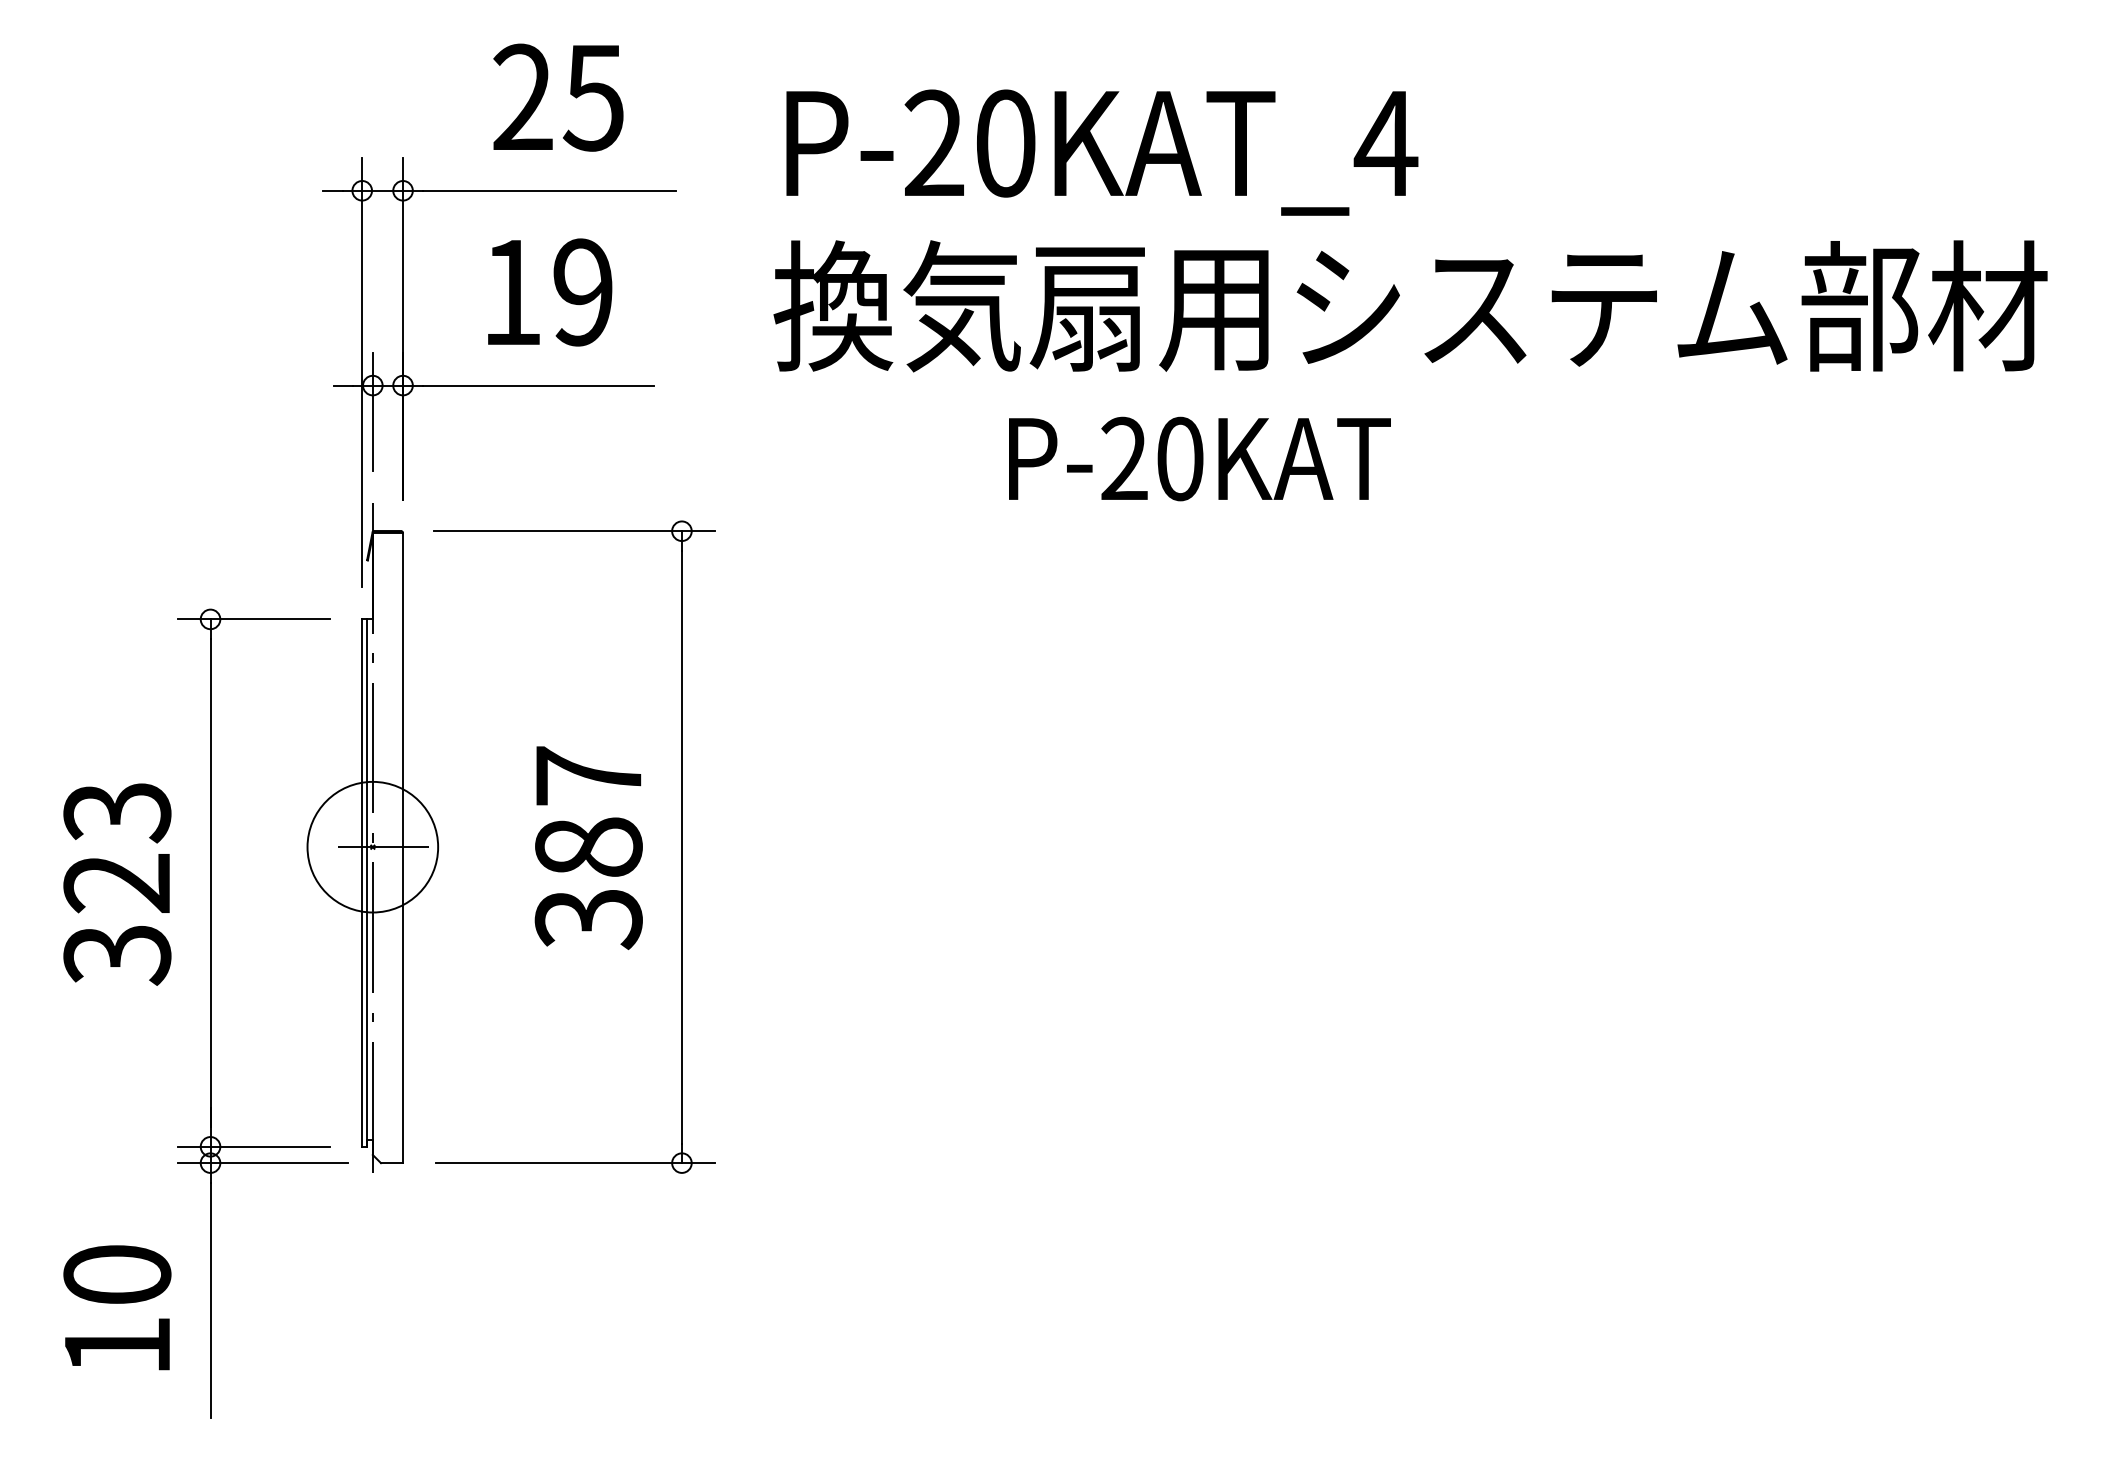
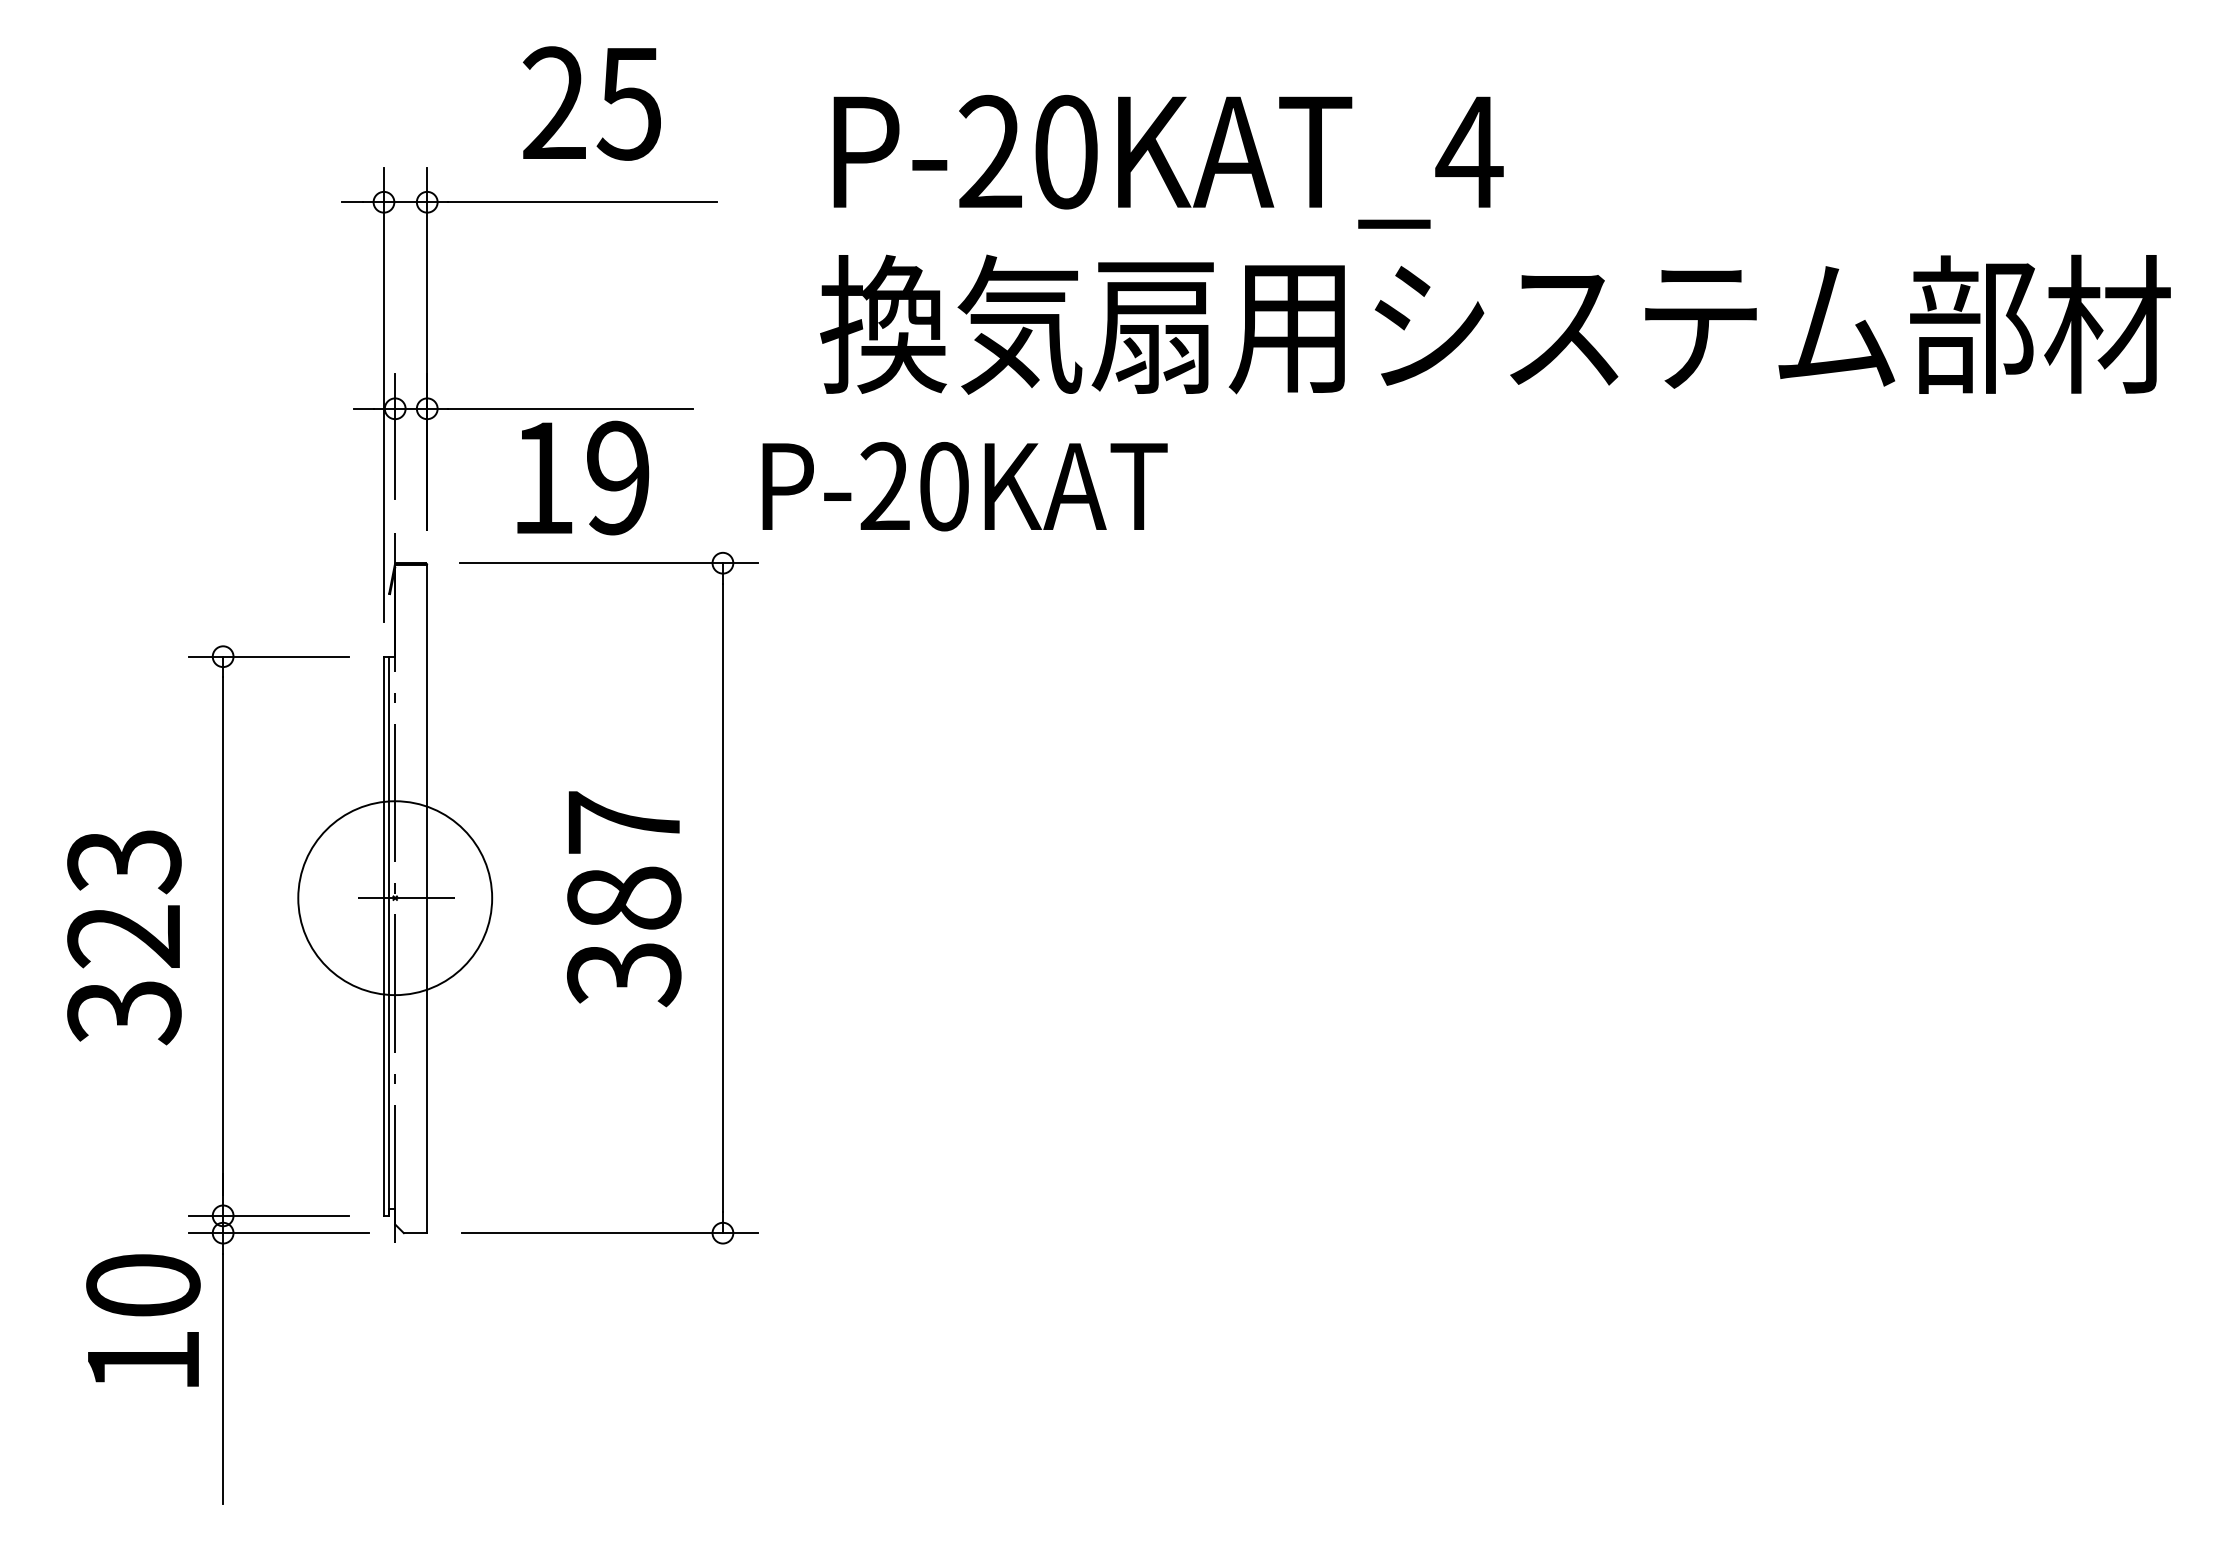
text: (550, 291) -> (583, 477), moved
text: (1199, 458) -> (964, 486), moved
circle: (372, 846) -> (394, 897), size x1.4
text: (117, 1307) -> (143, 1320), moved

